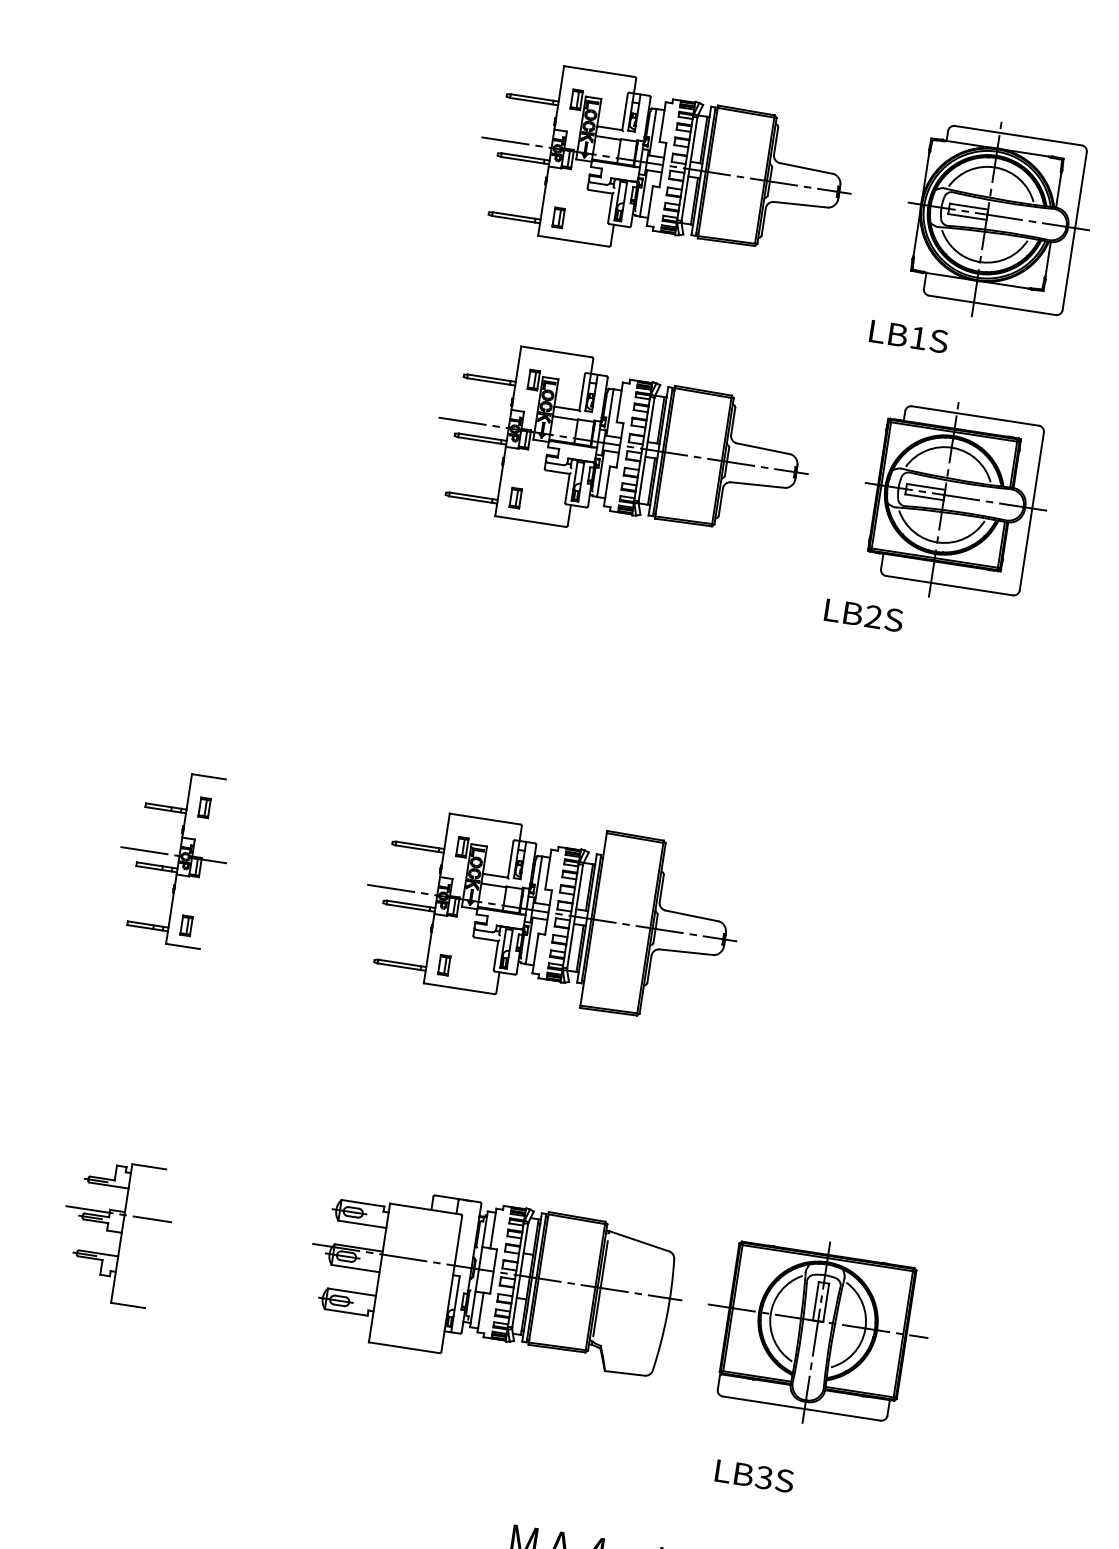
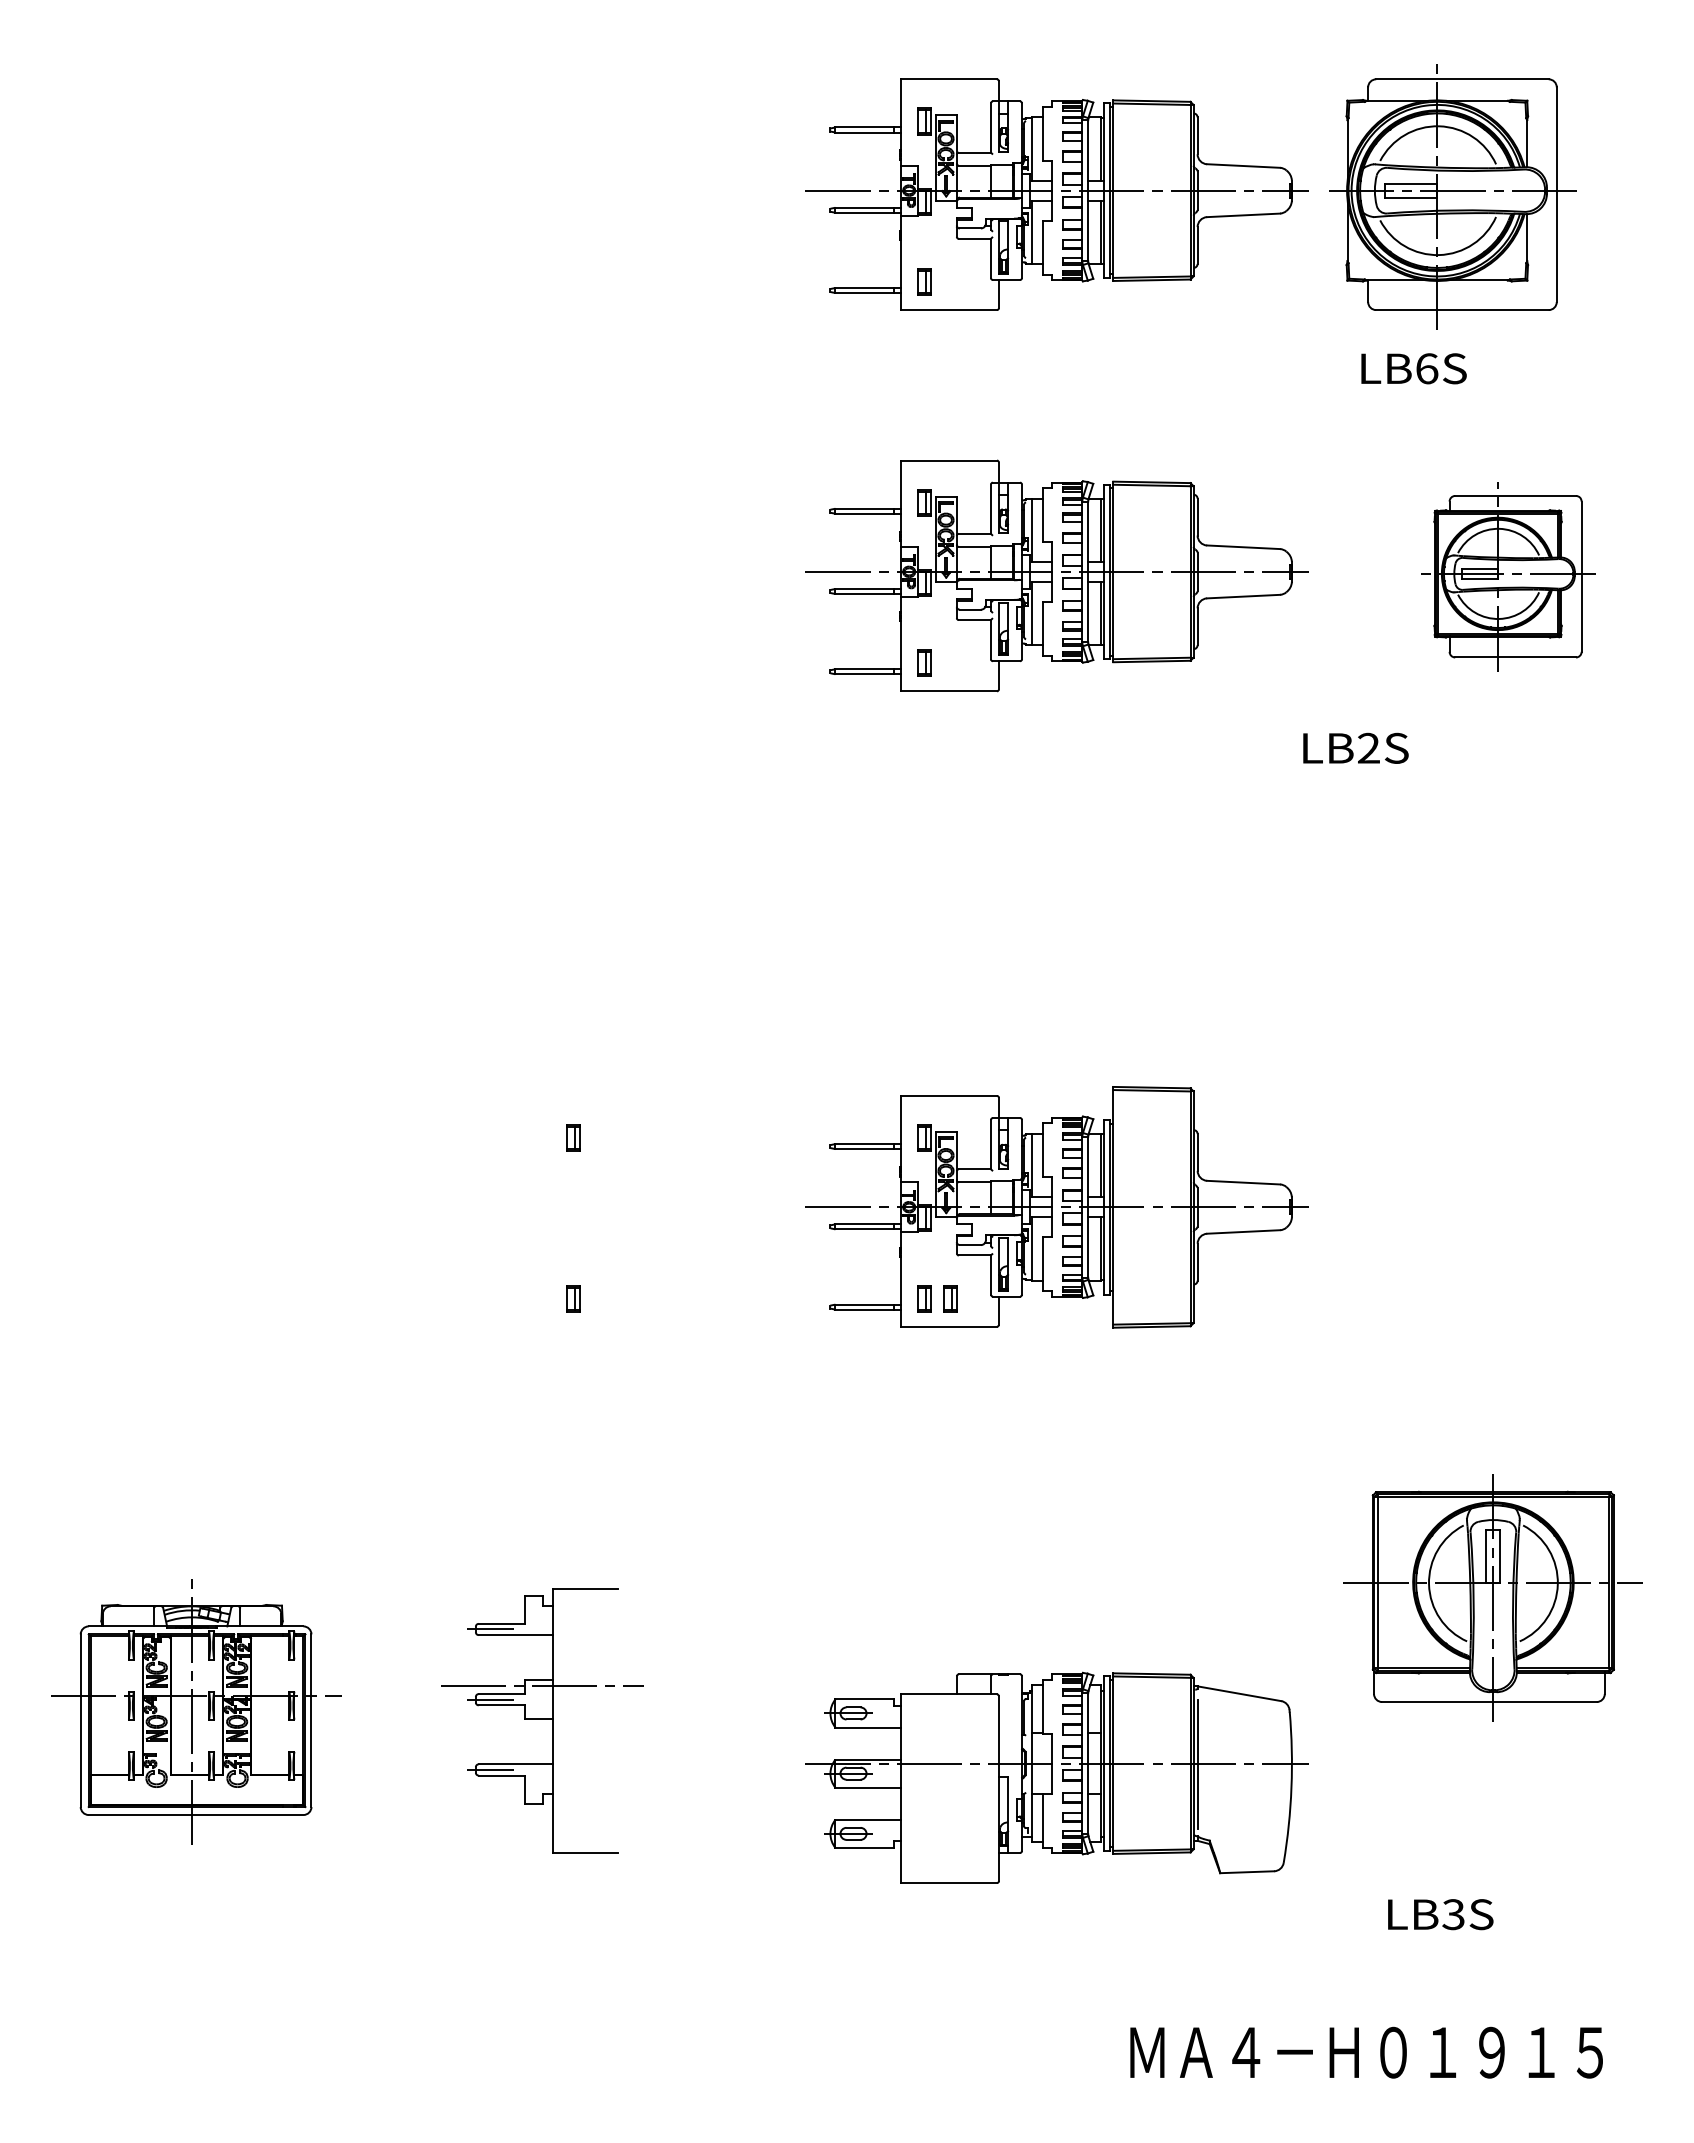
part: (997, 220) -> (1452, 196), moved
text: (918, 338) -> (1427, 368), LB1S -> LB6S
part: (954, 501) -> (1508, 578), size x0.7
text: (863, 614) -> (1355, 747), moved
part: (173, 858) -> (542, 1211), removed
part: (463, 968) -> (950, 1298), added
part: (116, 1232) -> (542, 1720), size x1.4
part: (495, 1282) -> (1056, 1777), moved
part: (815, 1332) -> (1492, 1597), moved

